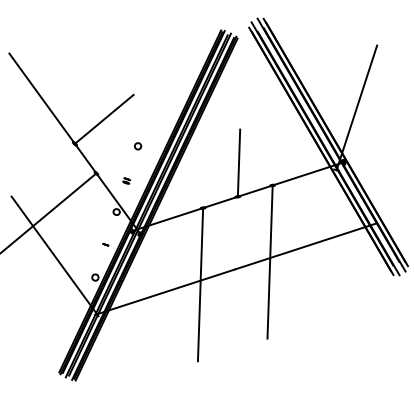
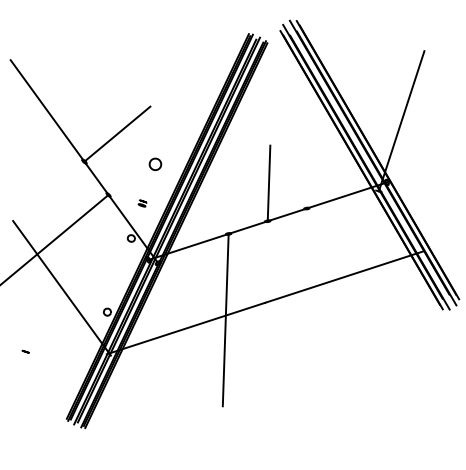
part: (137, 146) -> (154, 164), size x1.6
part: (105, 244) -> (25, 351), moved
line: (269, 261) -> (303, 294), removed

